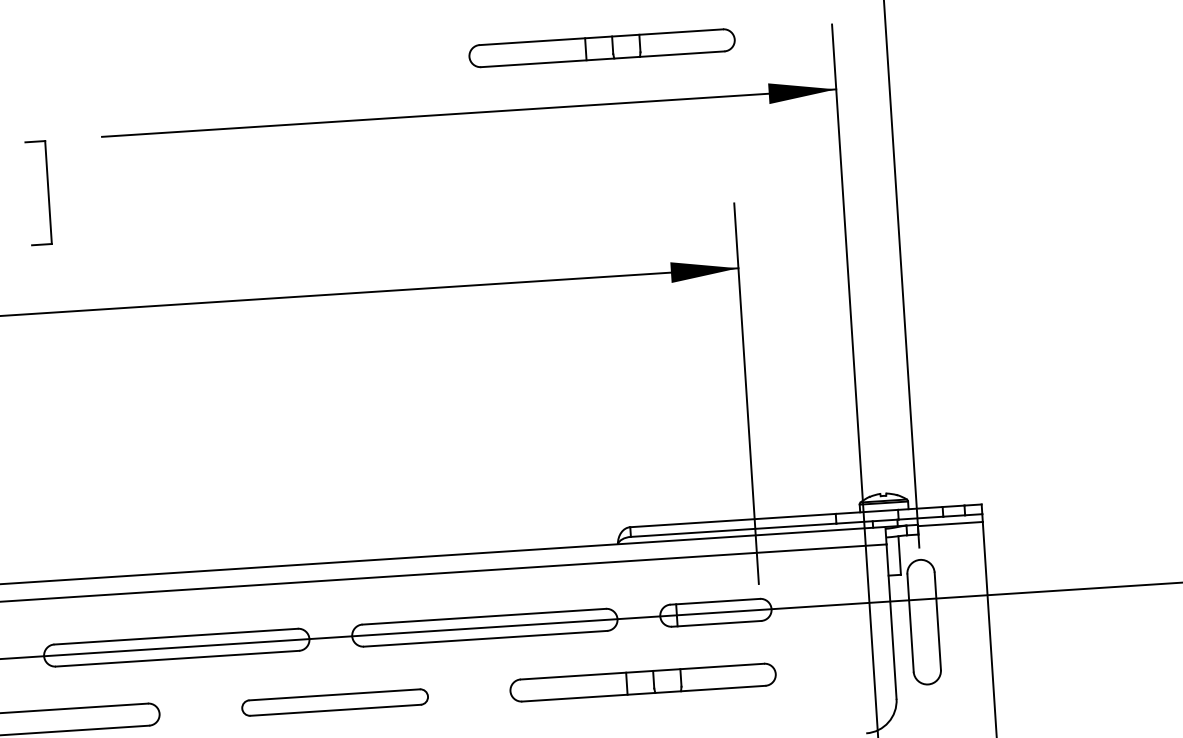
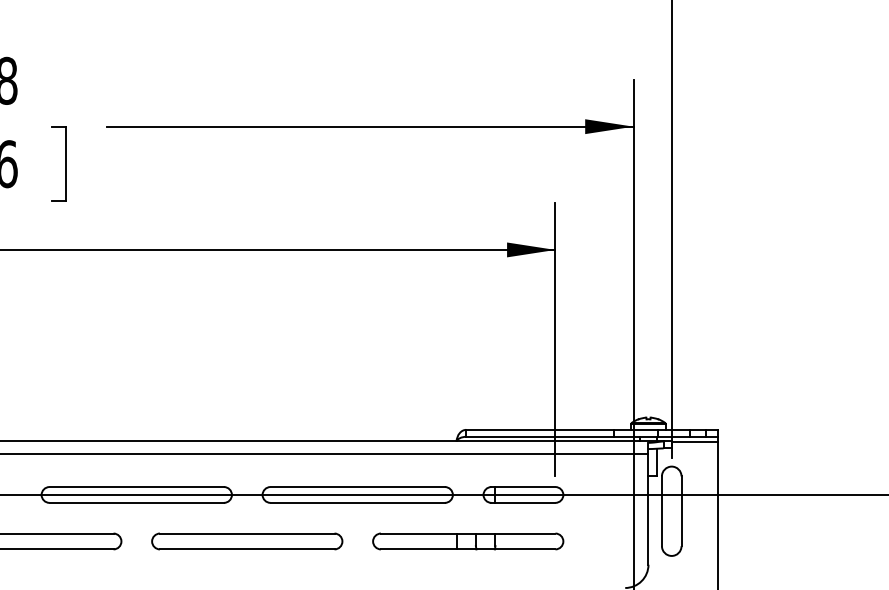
part: (602, 48) -> (468, 86), removed
part: (335, 702) -> (247, 541), size x1.43

